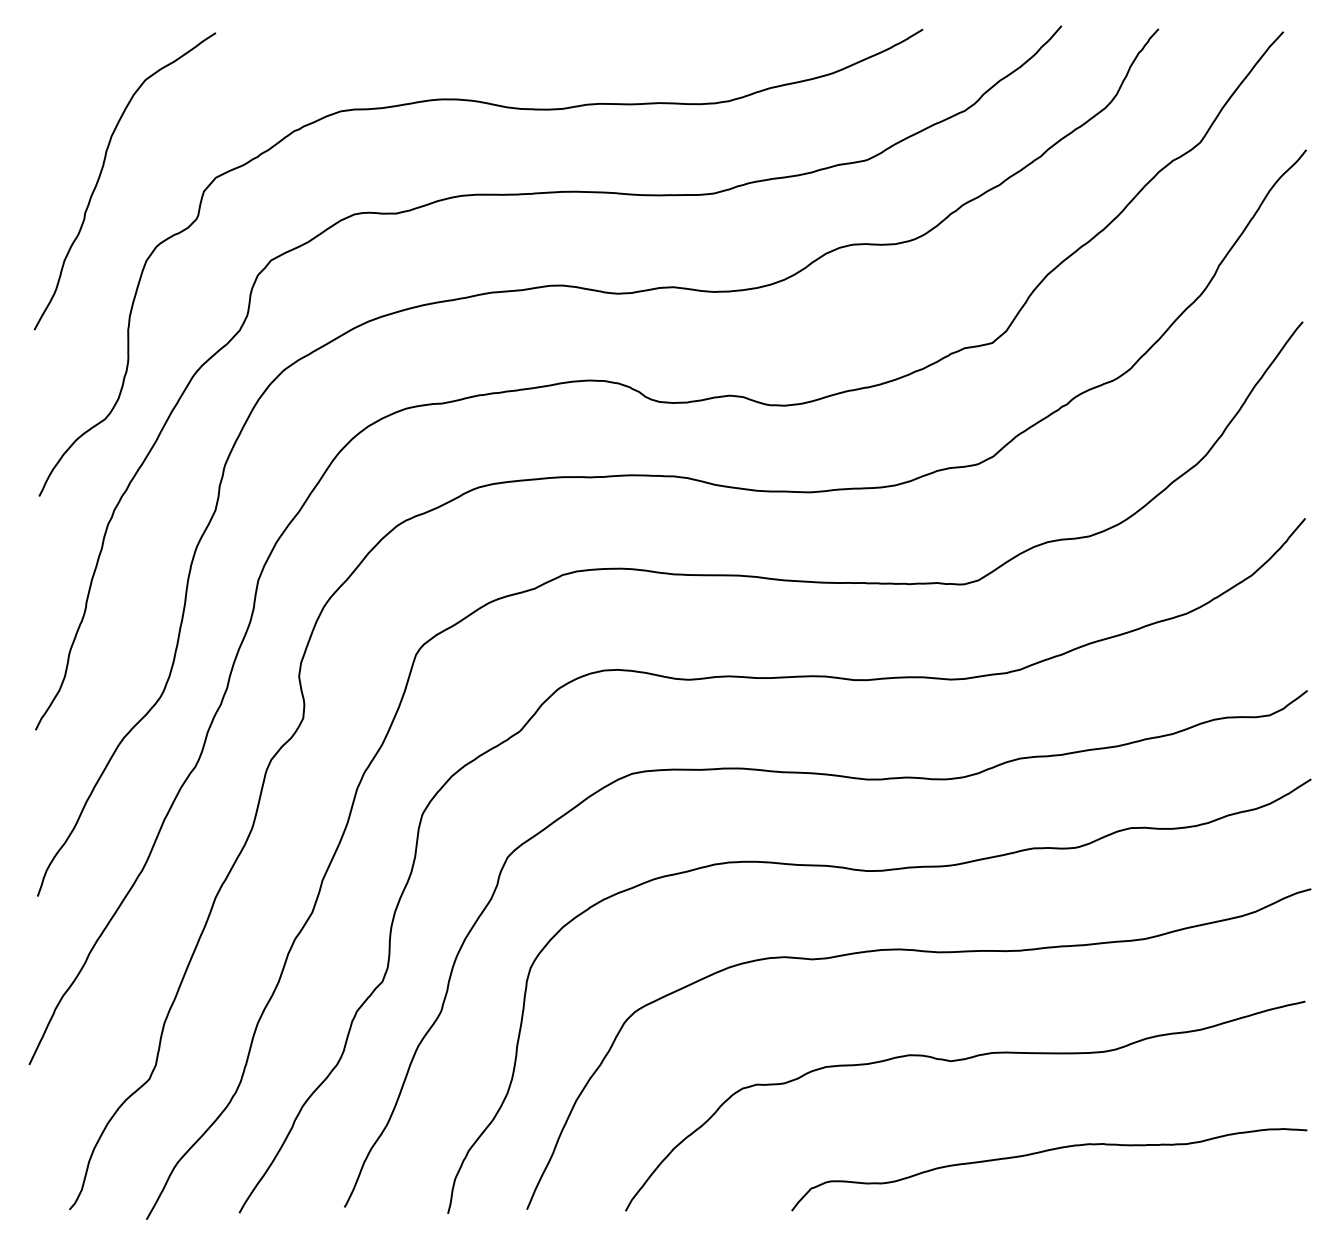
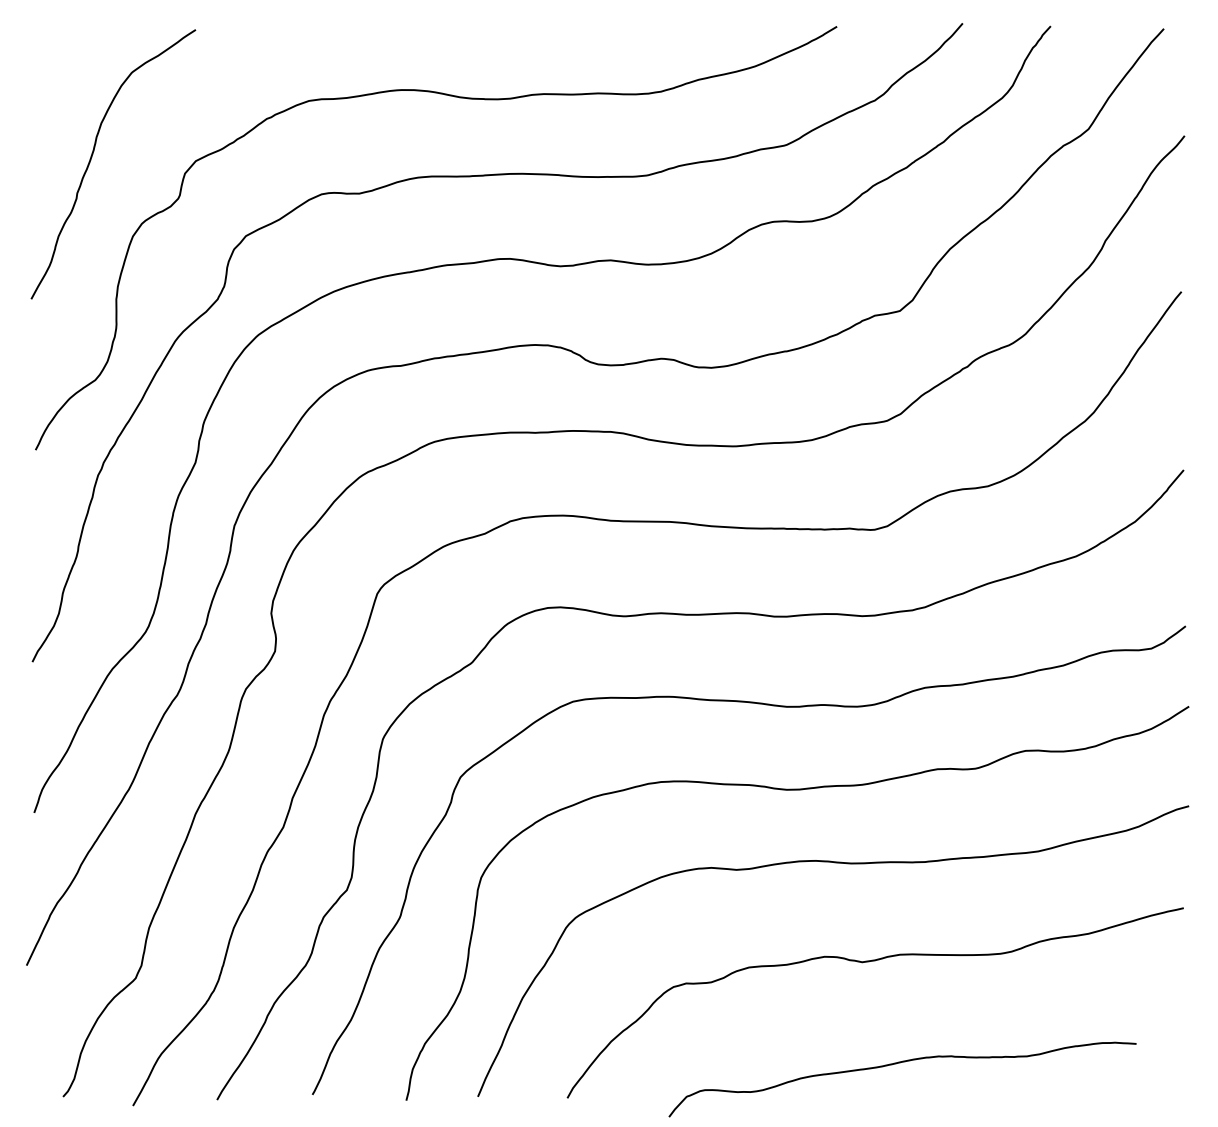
curve: (1047, 1151) -> (900, 1063), moved

